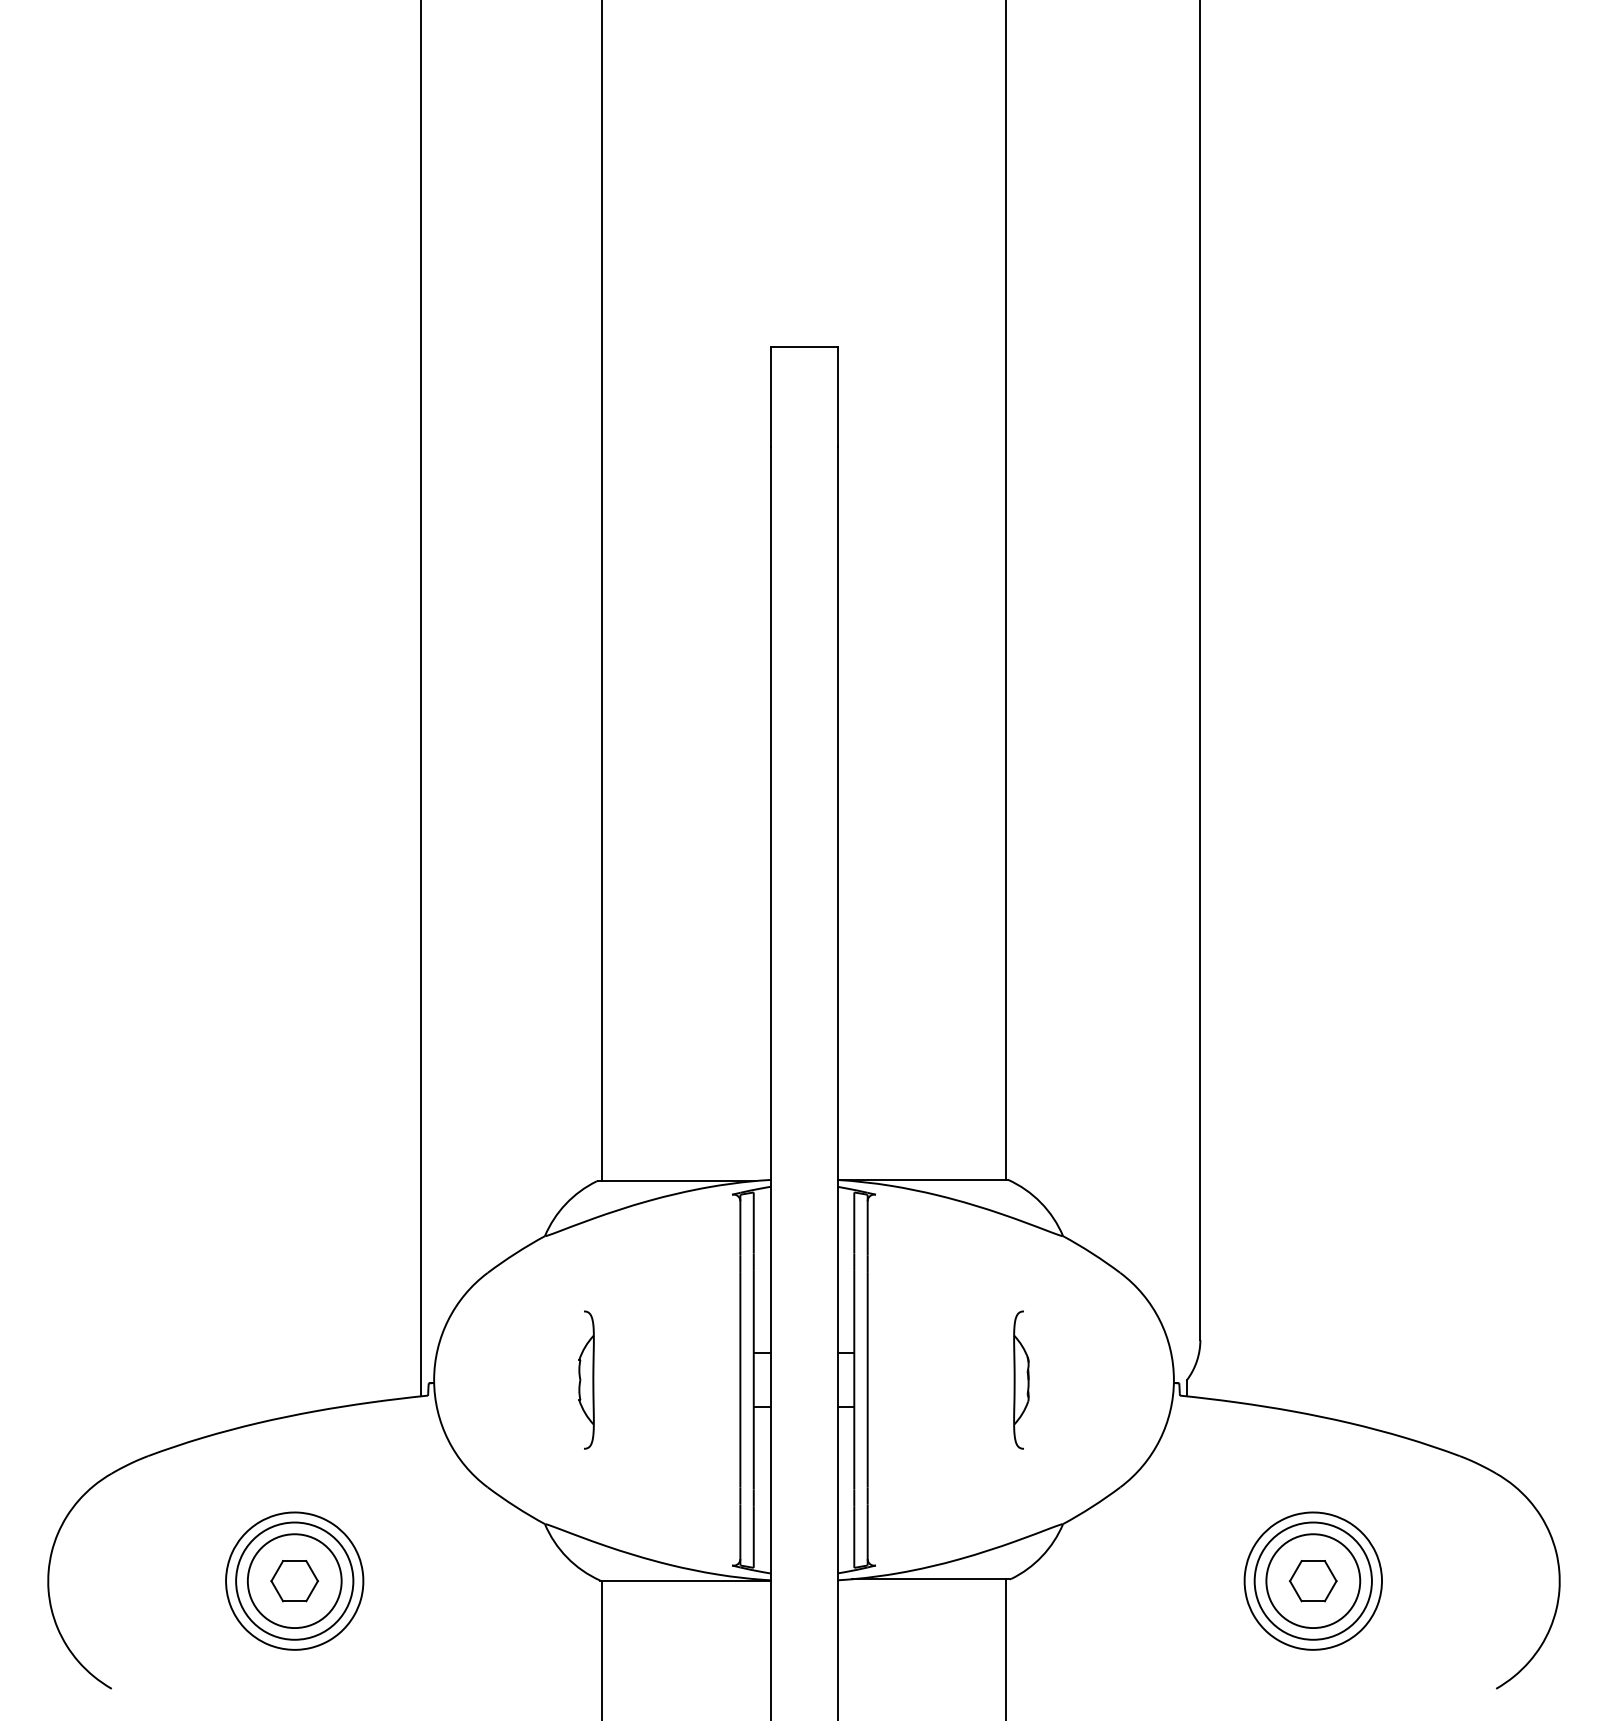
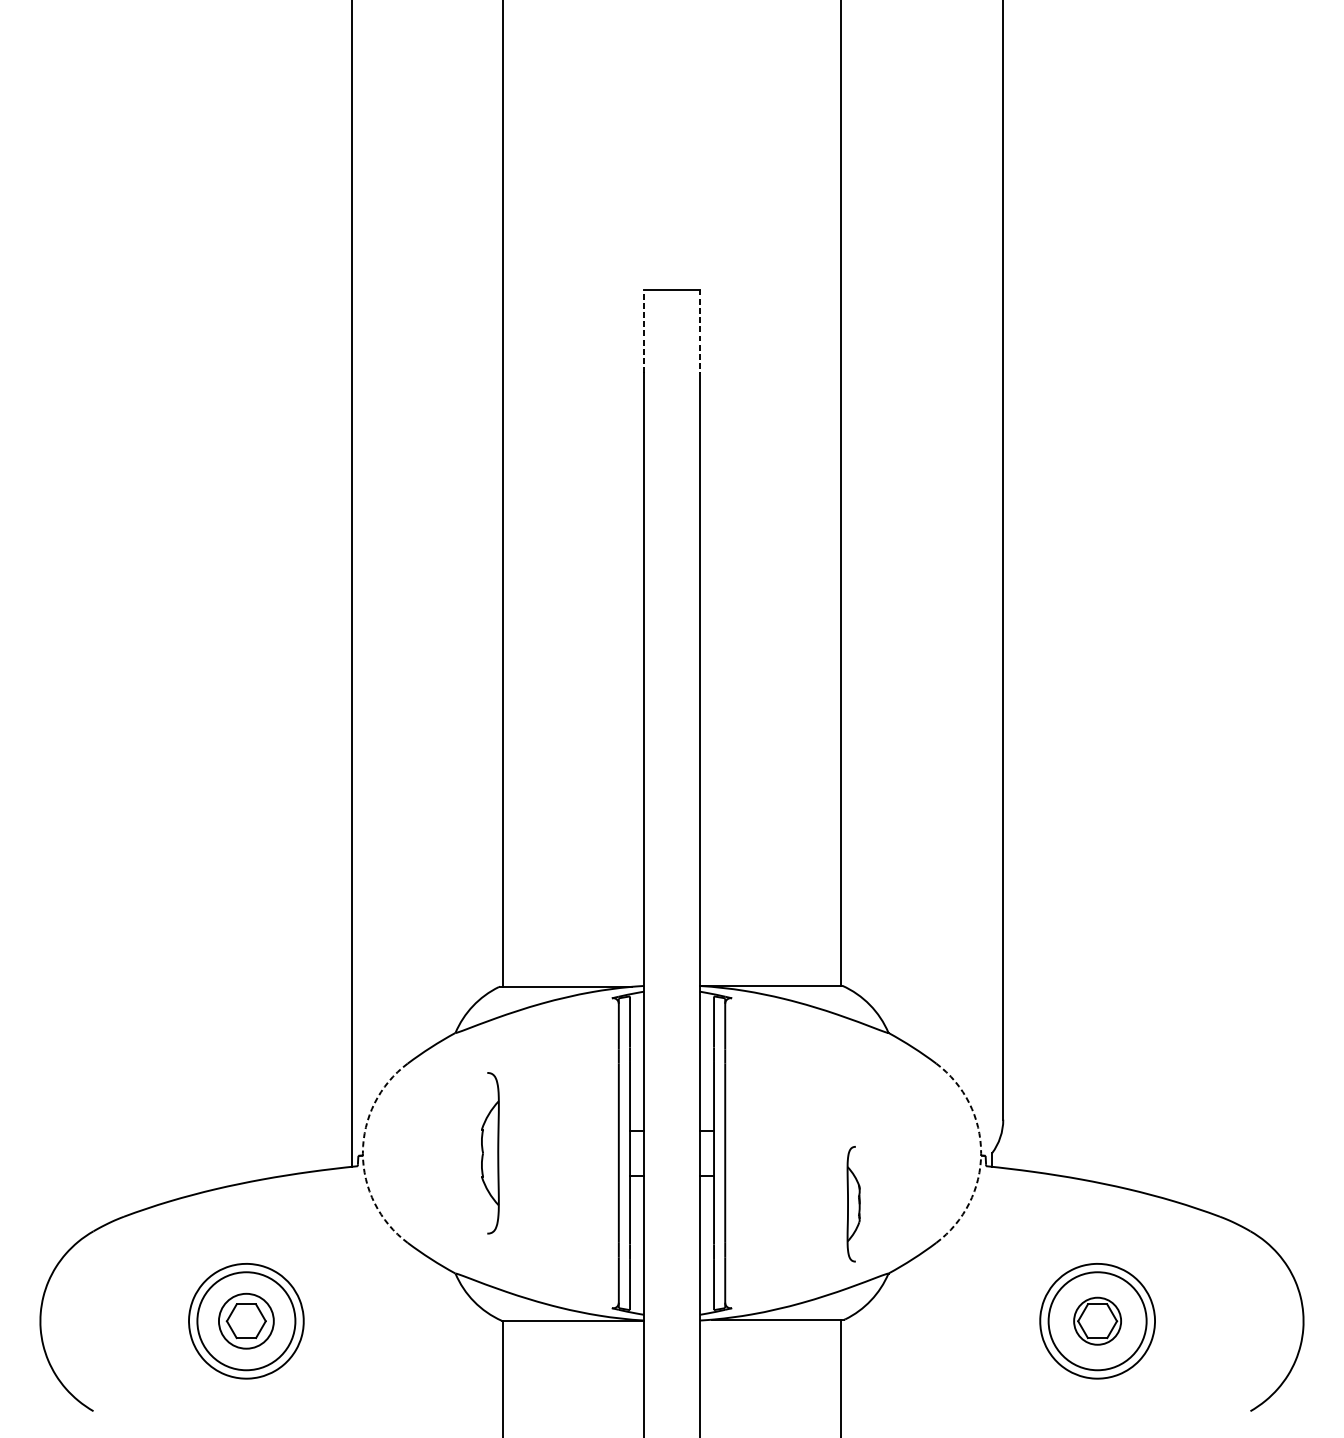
line: (770, 396) -> (644, 331), solid -> dashed
line: (837, 396) -> (699, 331), solid -> dashed
part: (586, 1379) -> (490, 1152), size x1.4
part: (1021, 1379) -> (853, 1203), moved
arc: (434, 1380) -> (363, 1153), solid -> dashed
arc: (1173, 1380) -> (980, 1153), solid -> dashed
circle: (294, 1581) -> (246, 1321), size x0.7
circle: (1313, 1581) -> (1097, 1321), size x0.6

